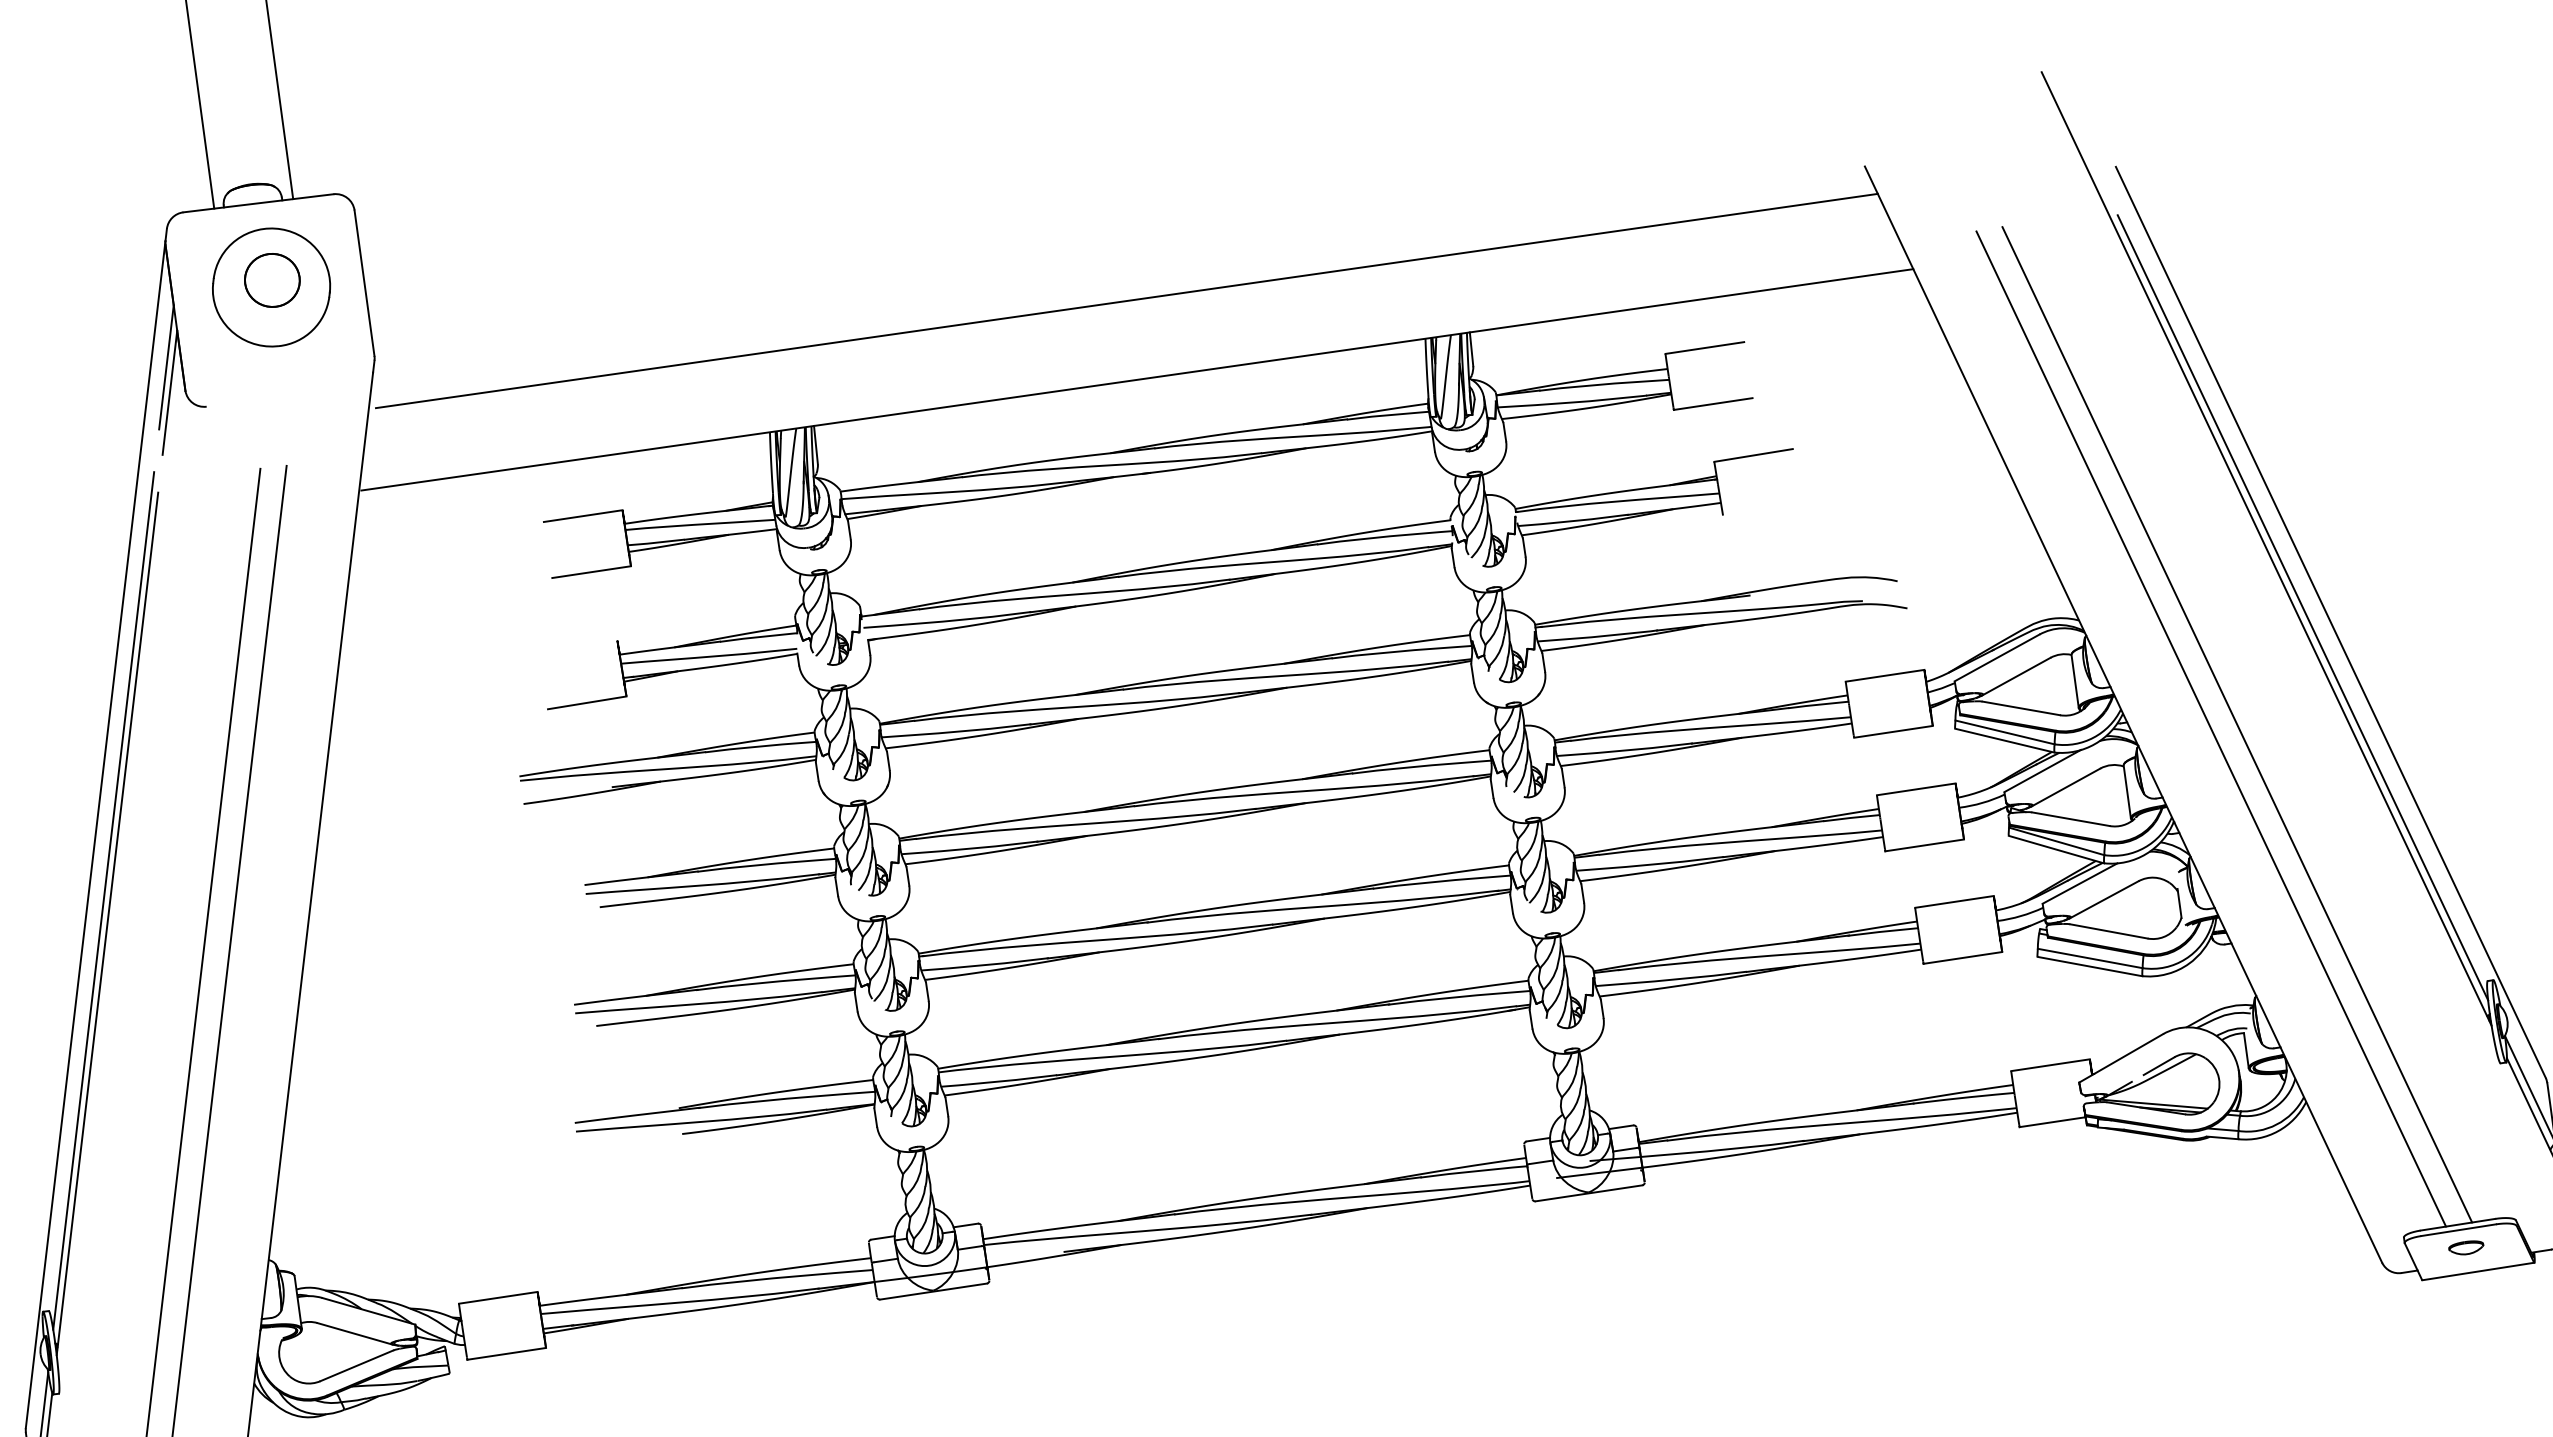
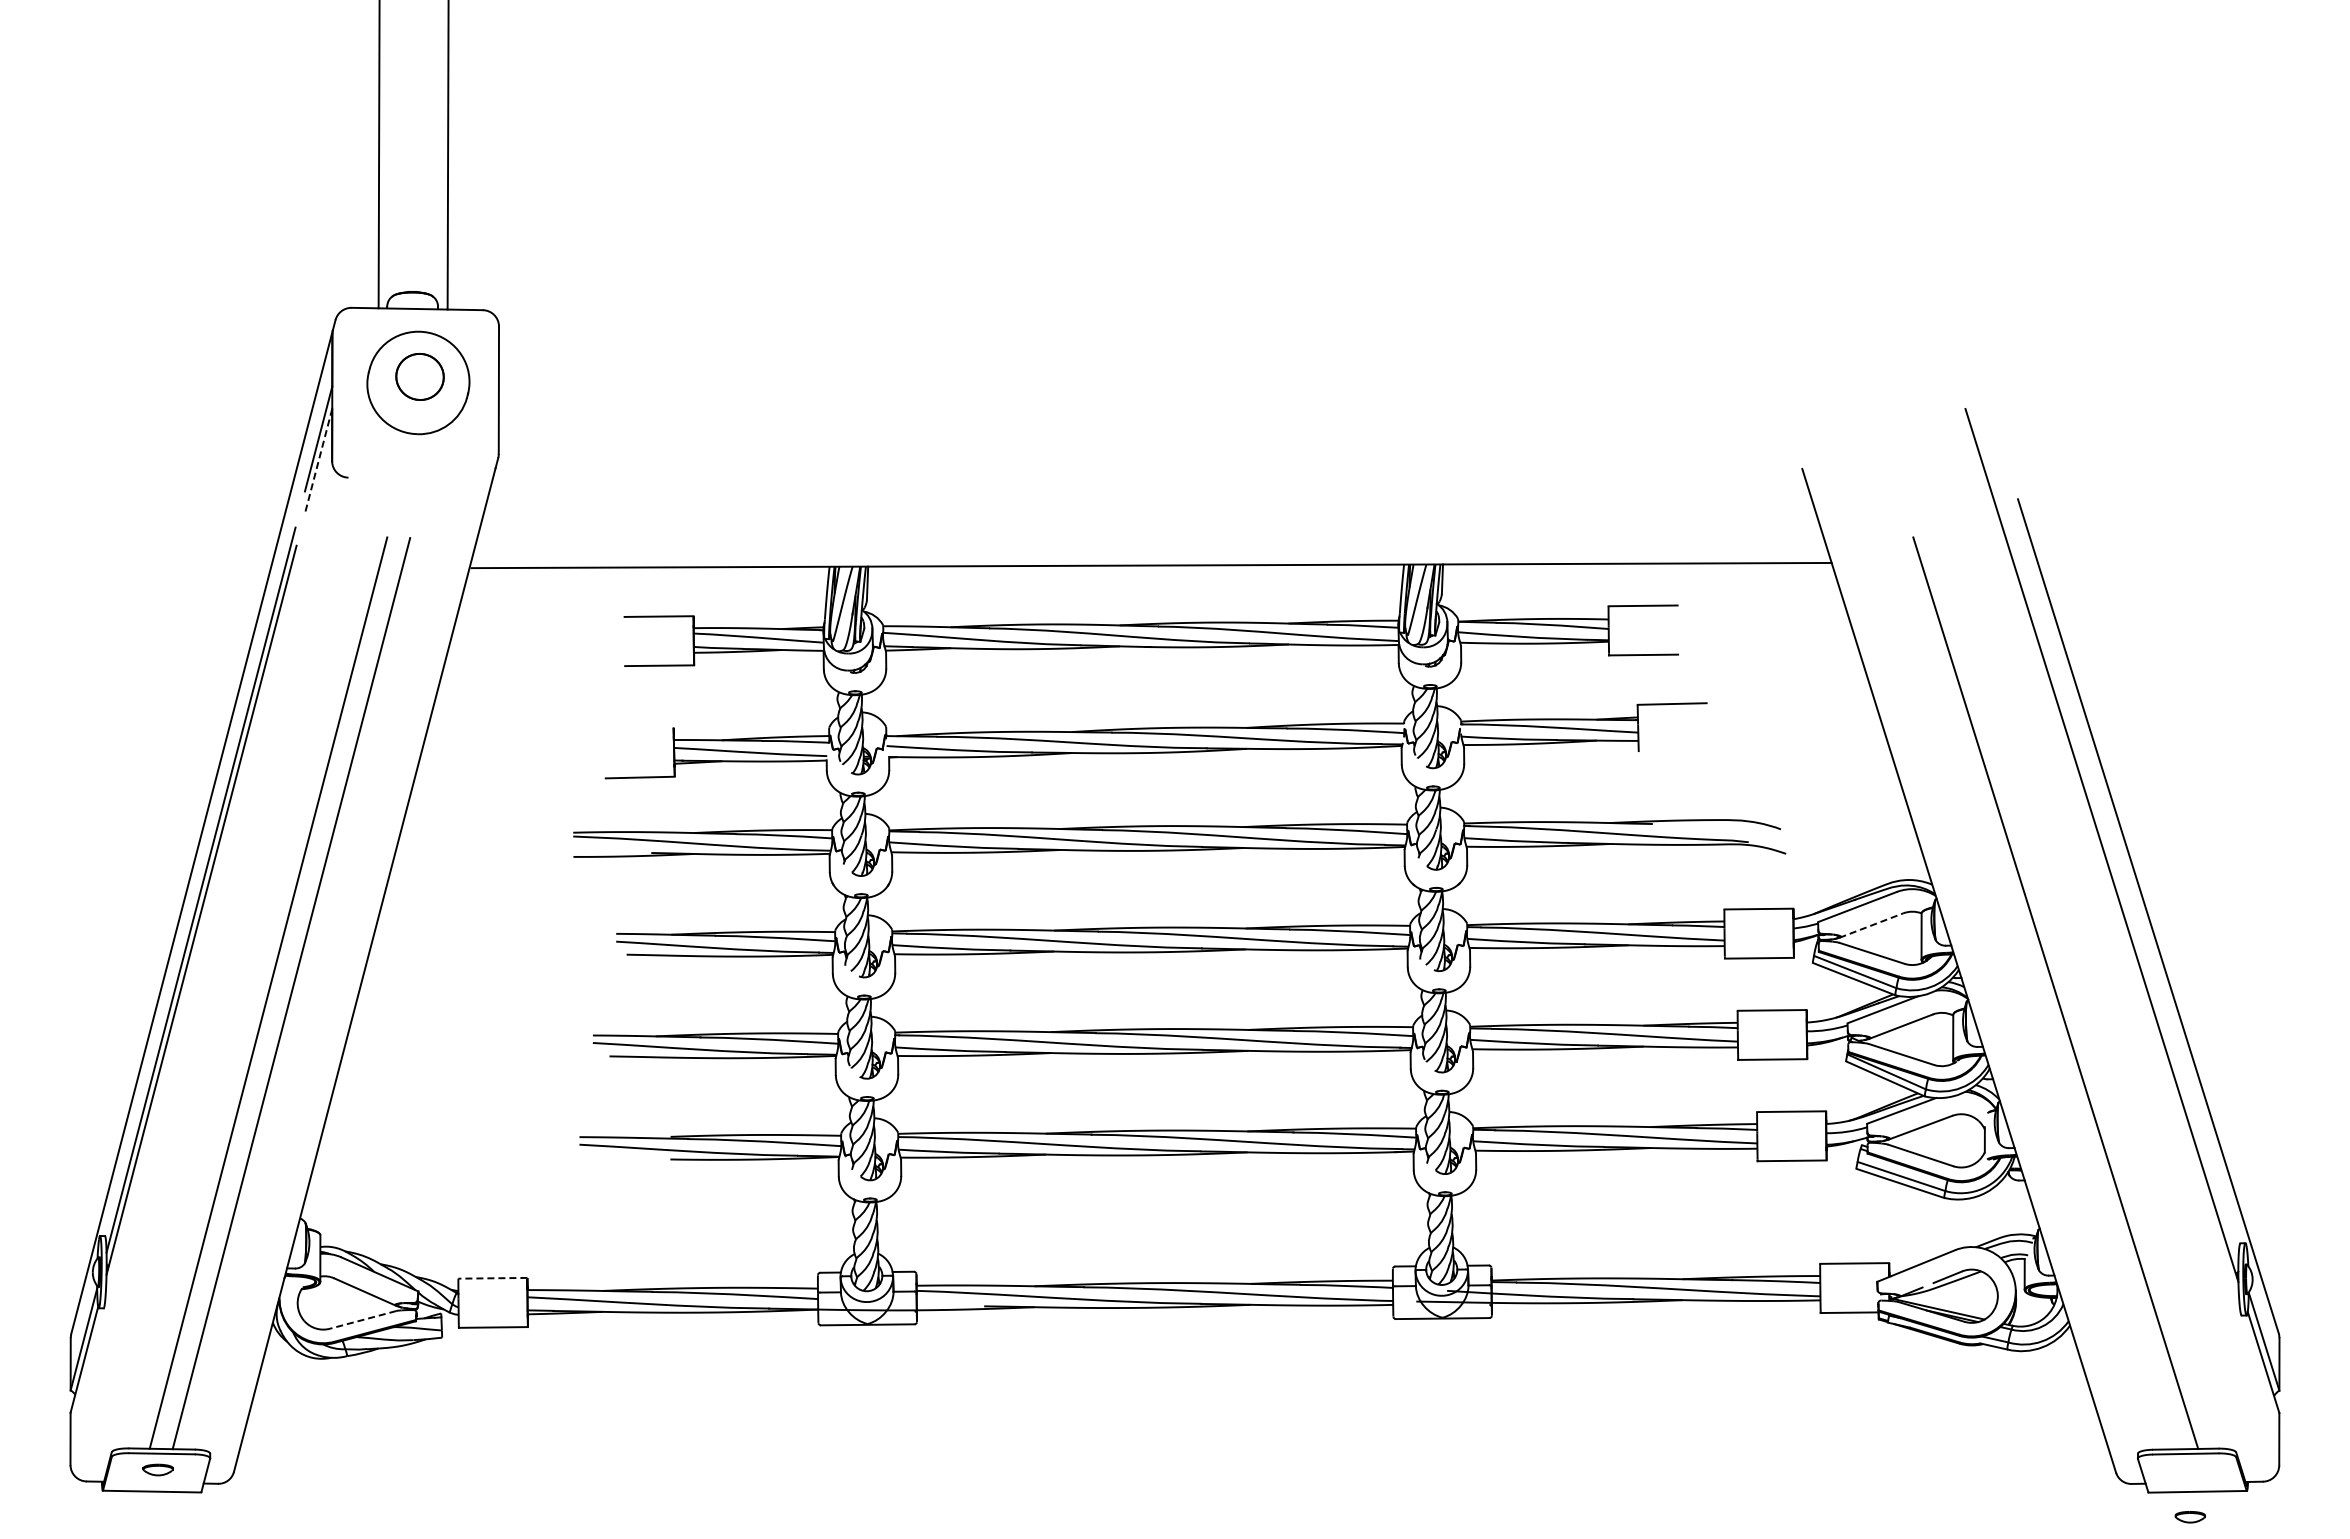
line: (1126, 301) -> (1151, 496), removed
line: (169, 393) -> (318, 461), solid -> dashed
line: (2302, 607) -> (2125, 900), removed
line: (2016, 676) -> (1871, 925), solid -> dashed
line: (2210, 728) -> (2032, 993), removed
part: (2465, 1248) -> (2189, 1517), moved
line: (497, 1298) -> (492, 1278), solid -> dashed
line: (356, 1366) -> (362, 1320), solid -> dashed

